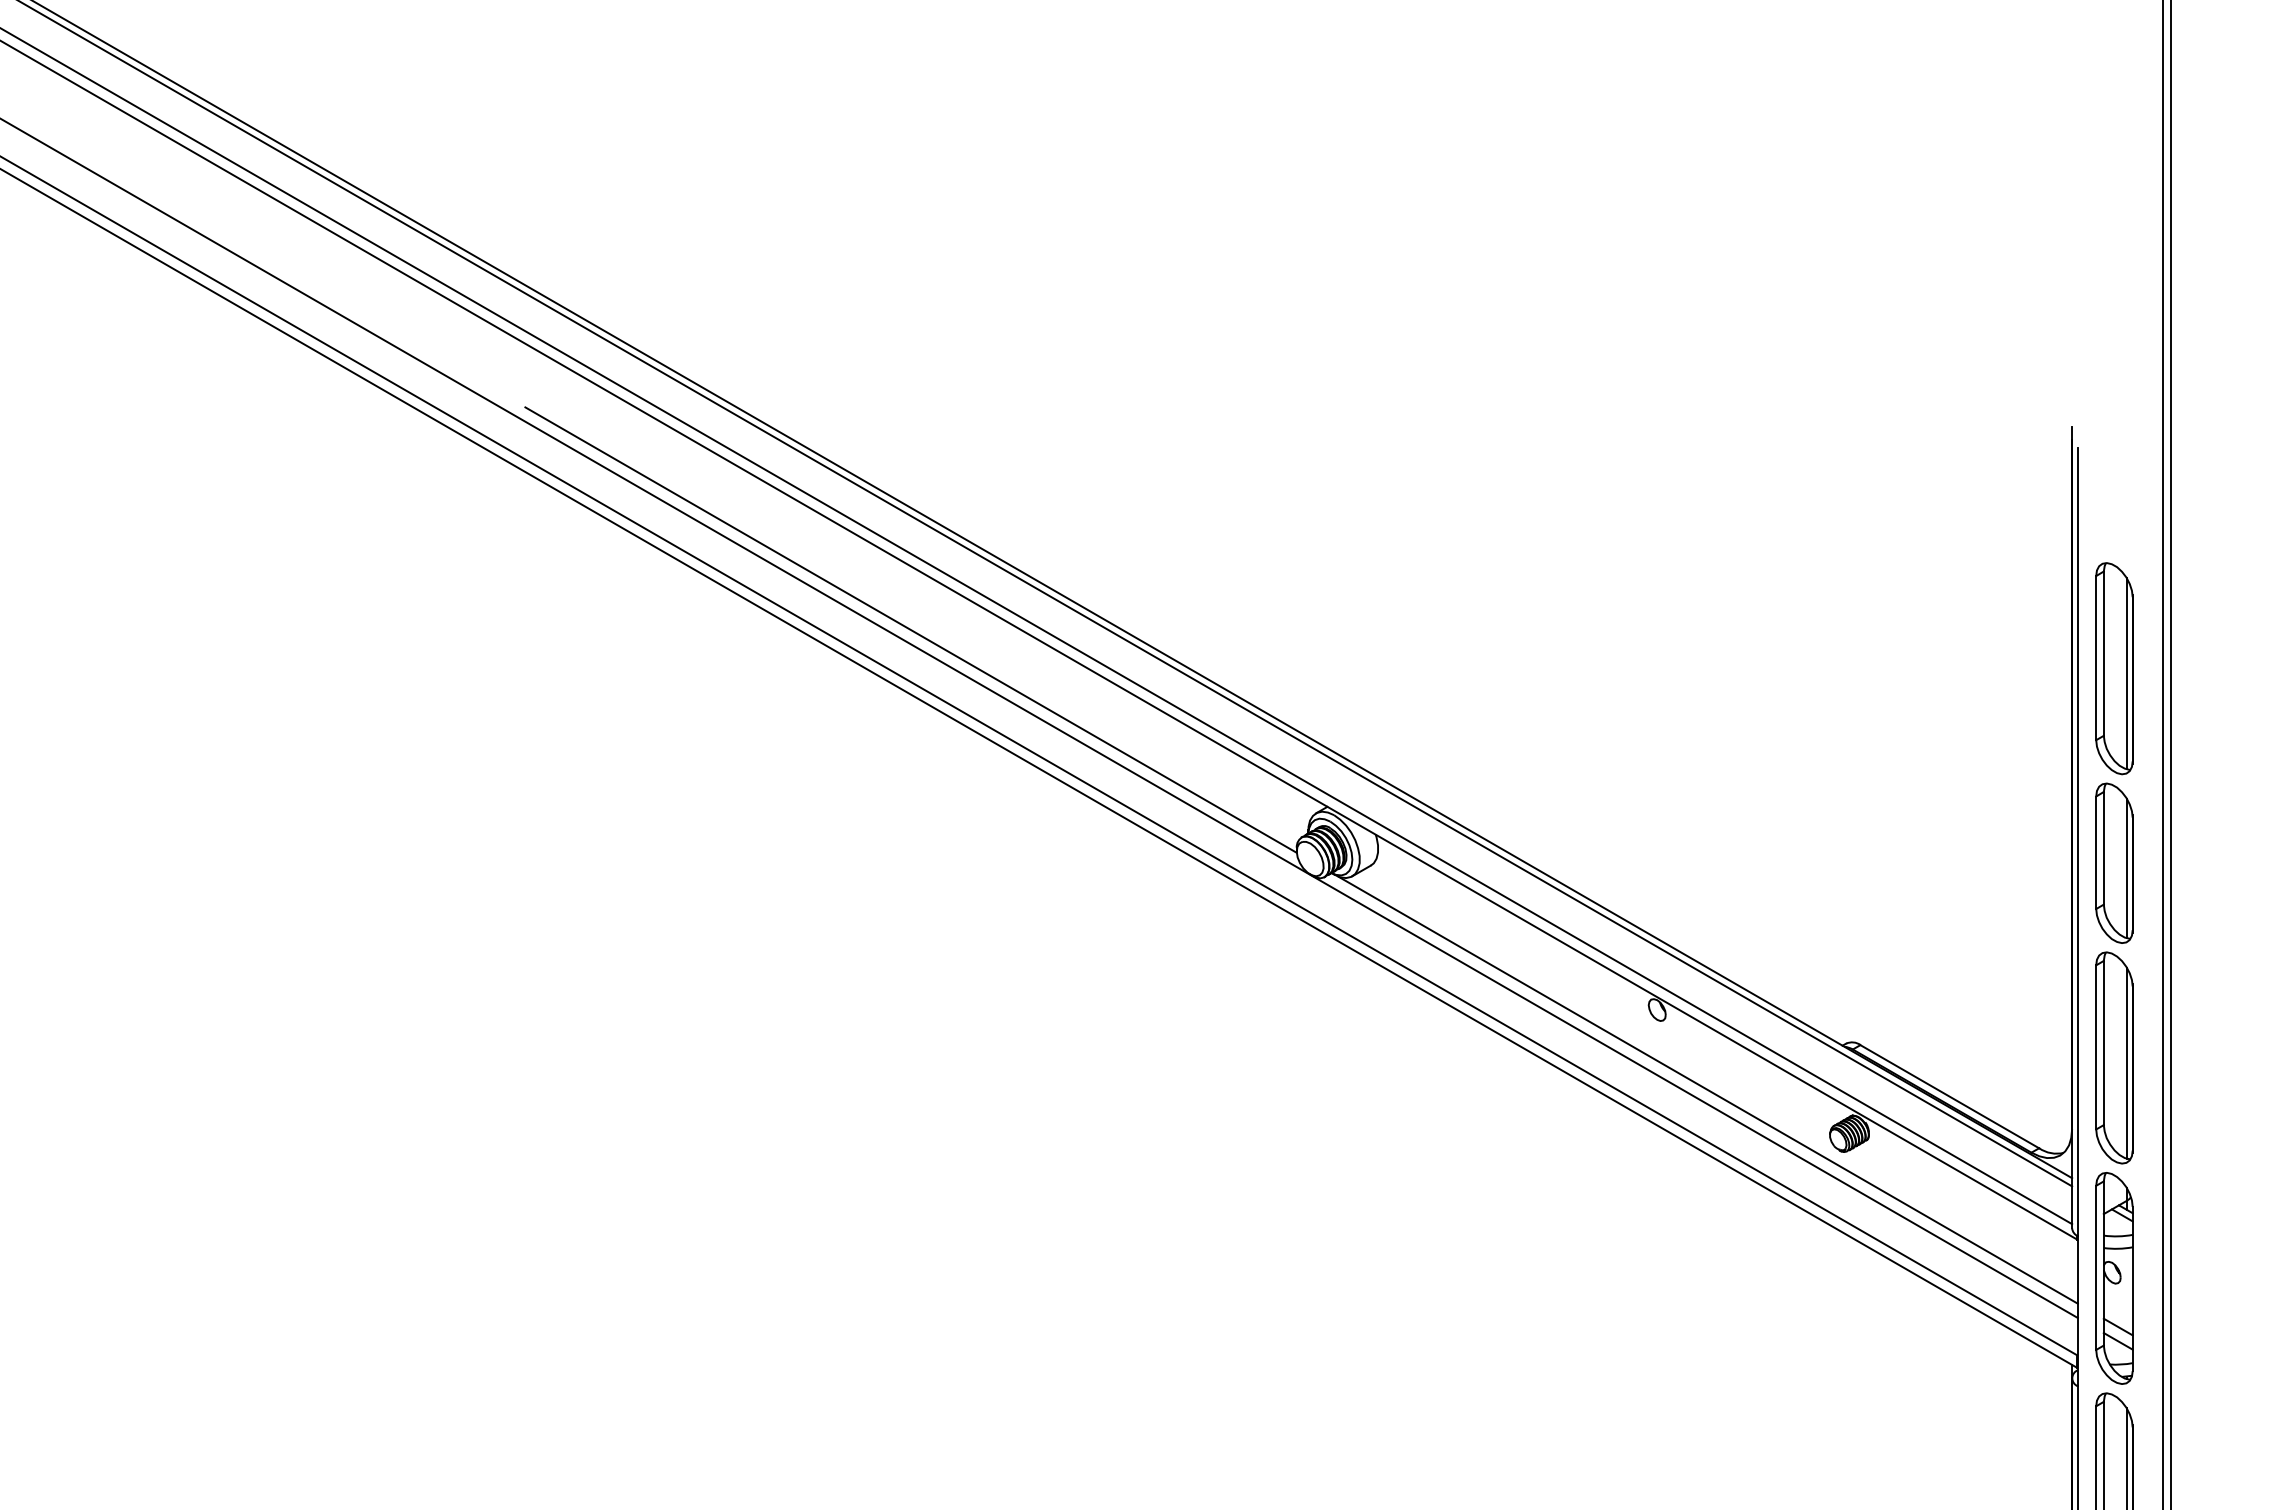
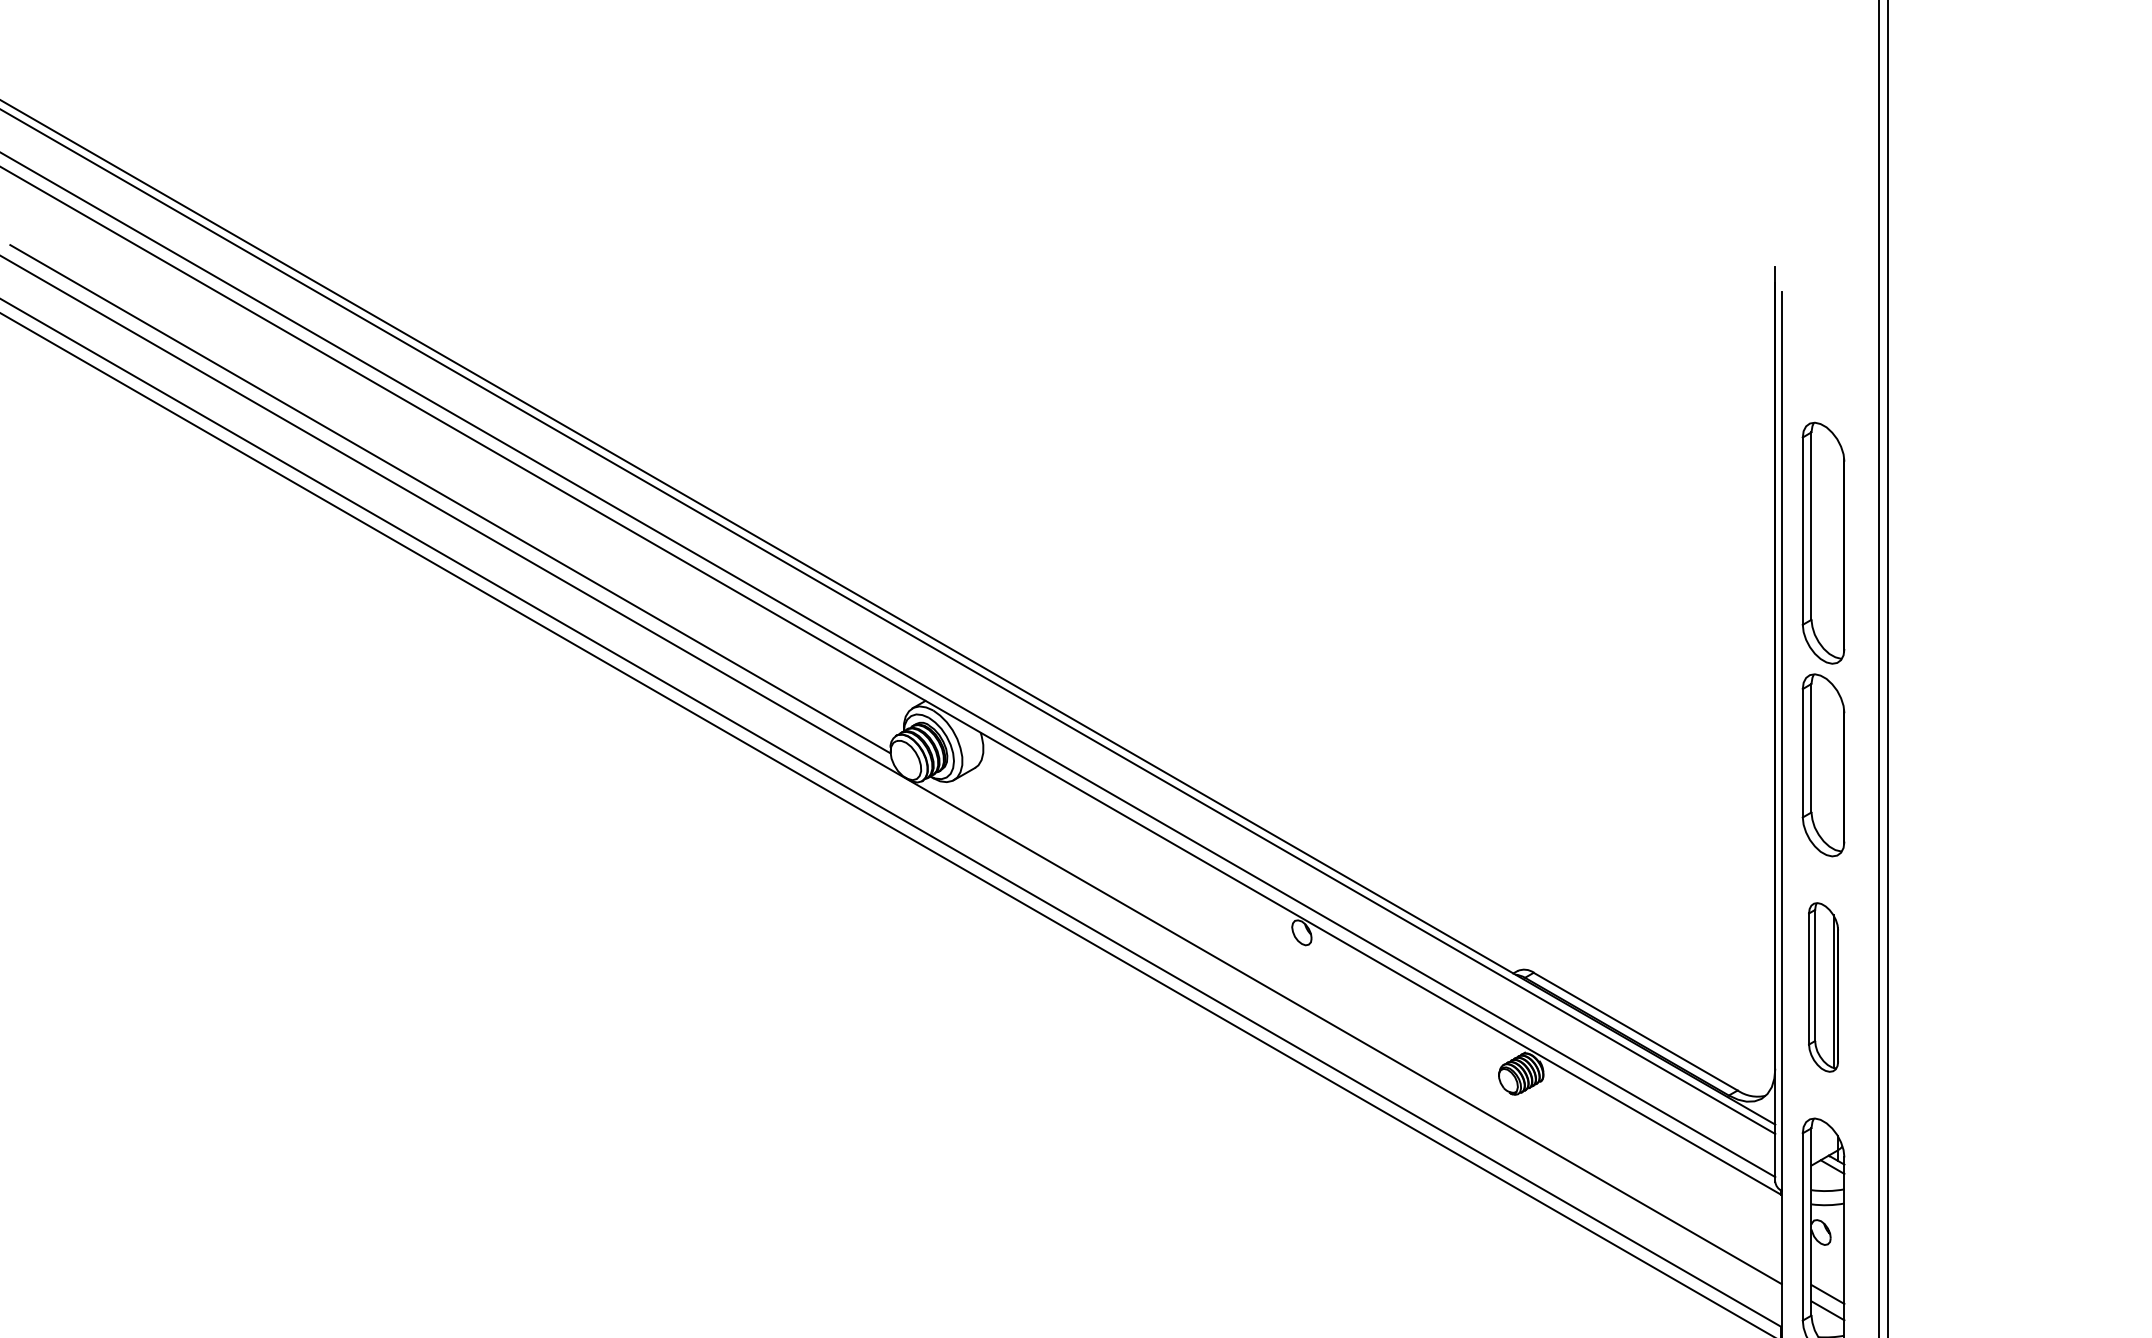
line: (2126, 673) -> (1837, 548), removed
line: (2126, 868) -> (1837, 771), removed
part: (2114, 1057) -> (1823, 986), size x0.7
line: (1707, 1089) -> (1359, 1023), removed

